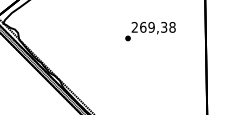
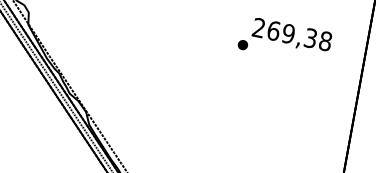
text: (150, 31) -> (285, 40), moved

